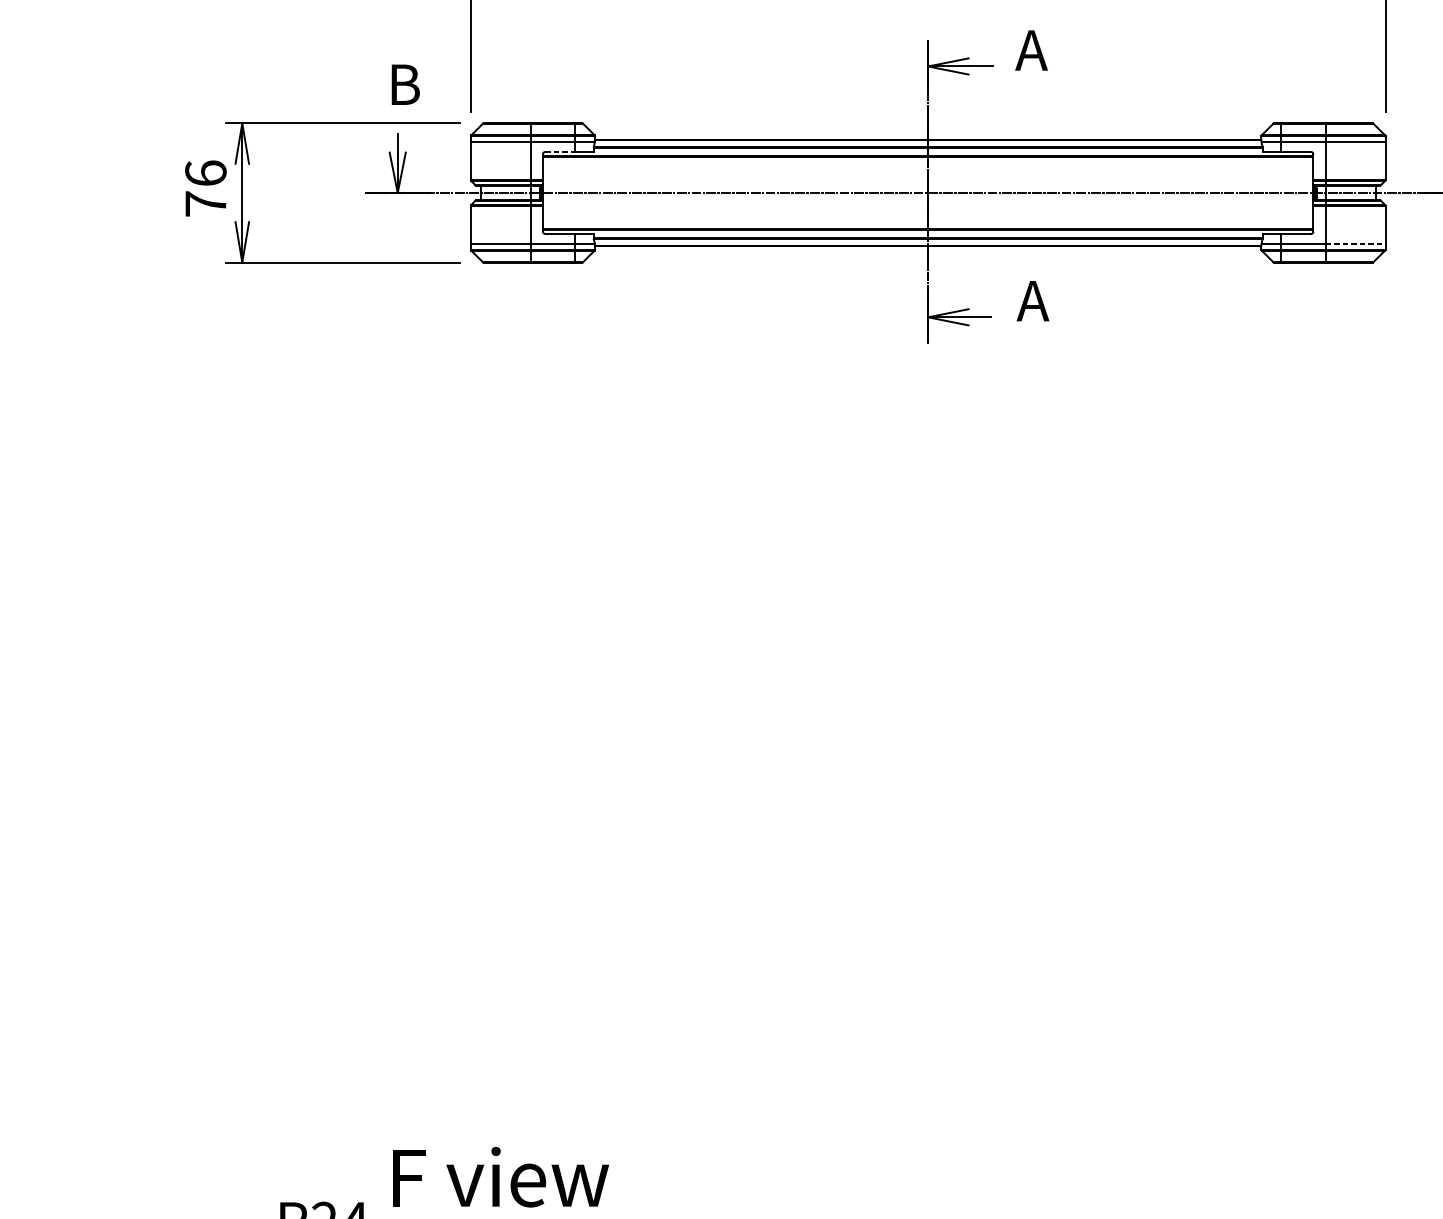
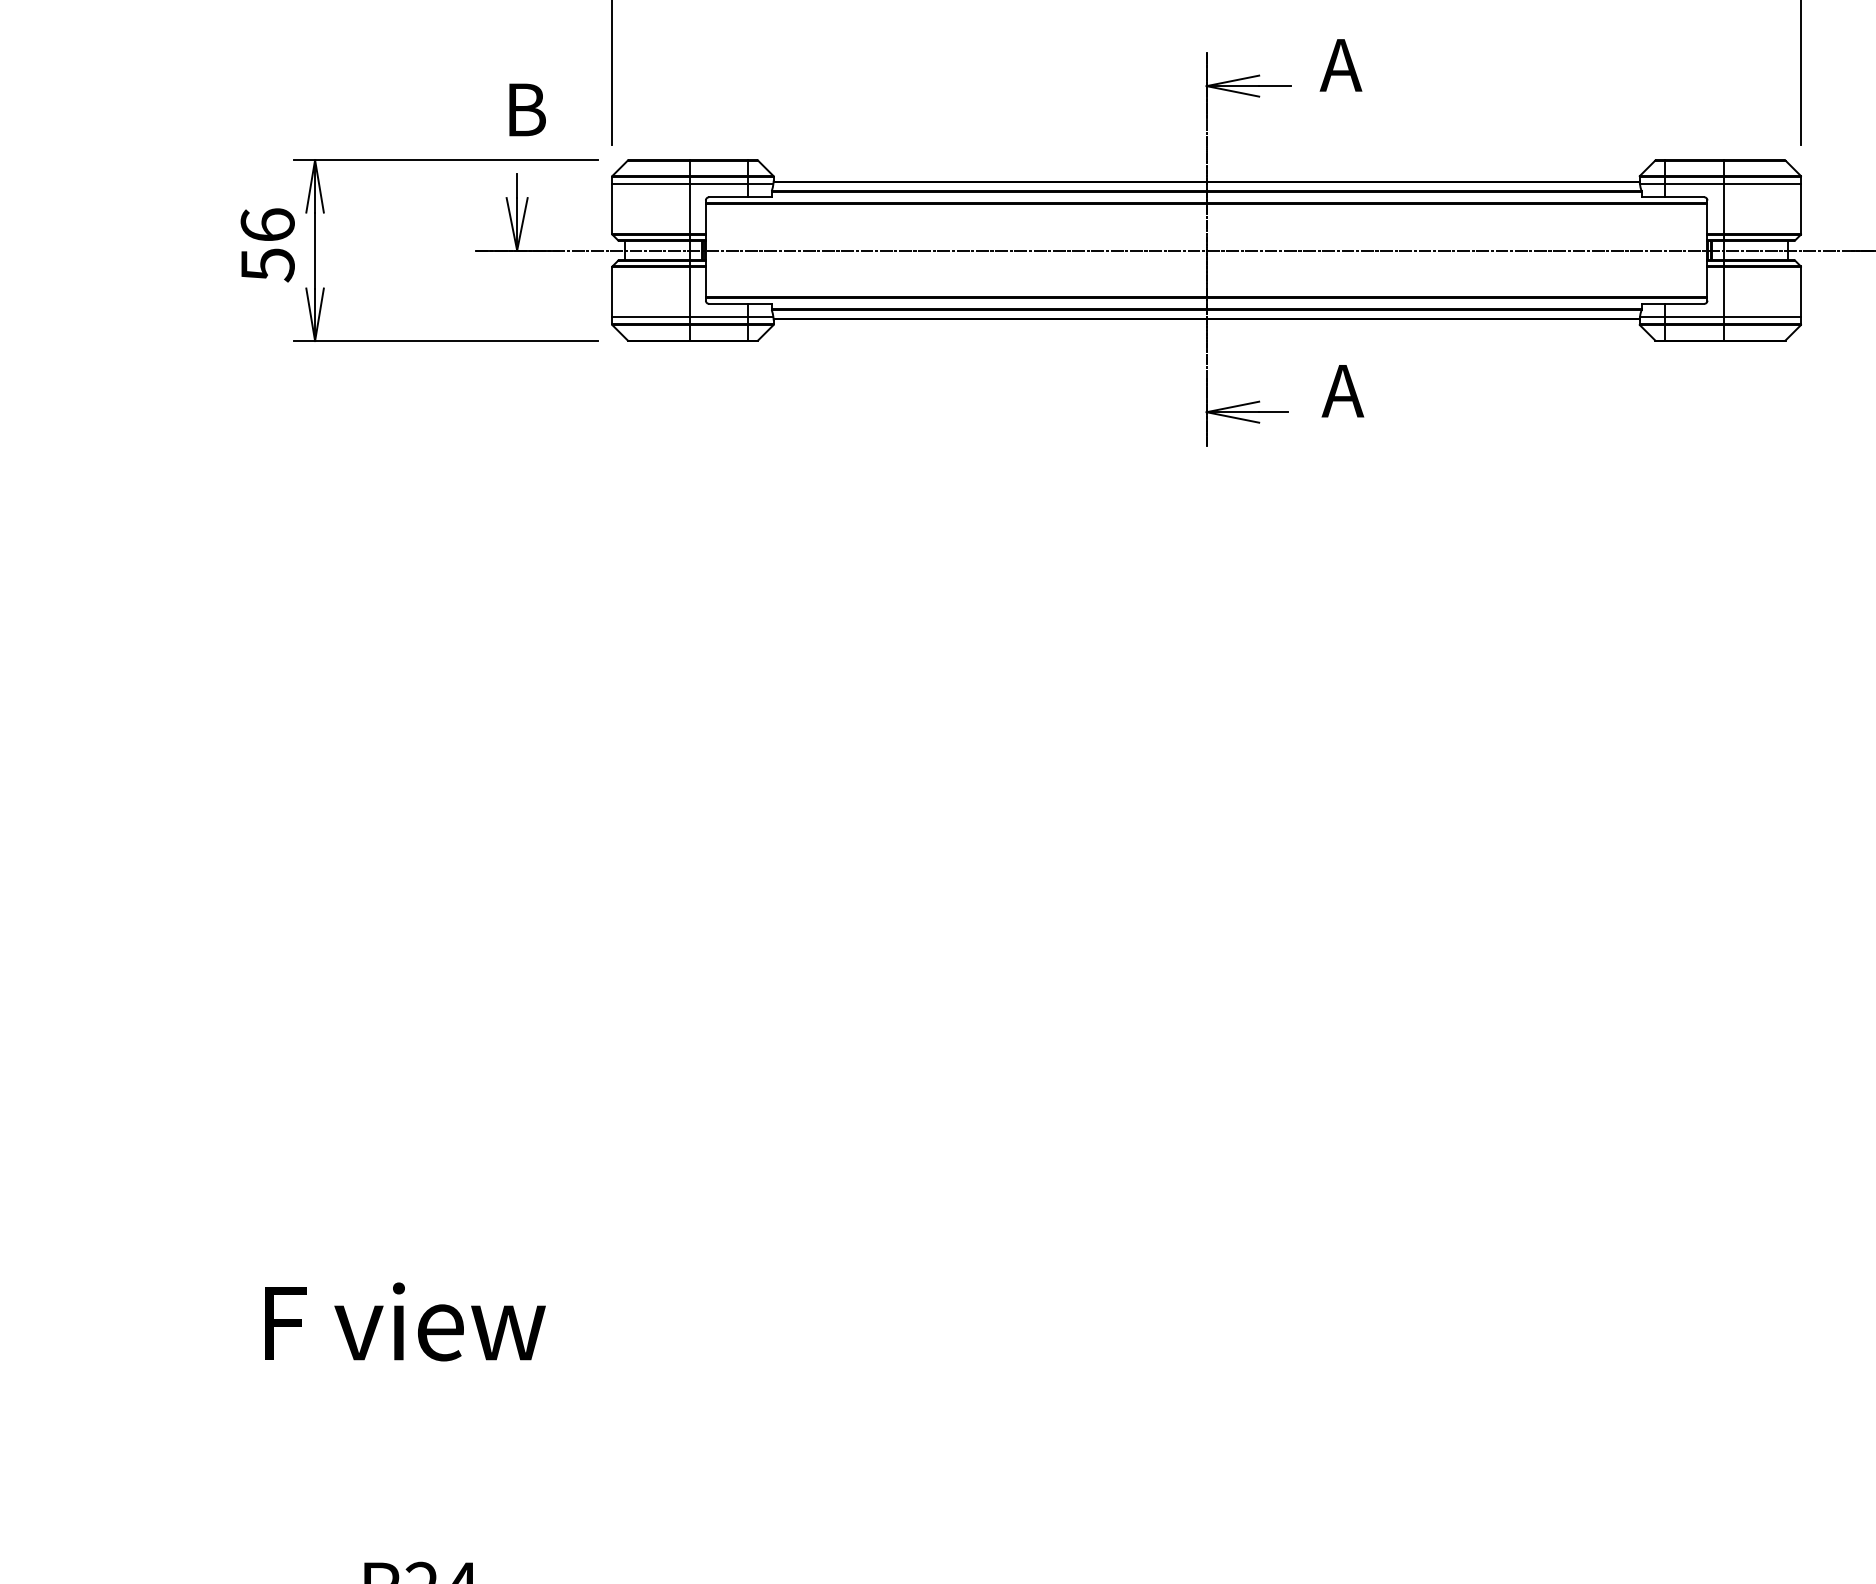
line: (560, 152) -> (728, 197), dashed -> solid
text: (205, 204) -> (267, 265), 76 -> 56
line: (1355, 243) -> (1762, 316), dashed -> solid
text: (501, 1176) -> (405, 1321), moved

